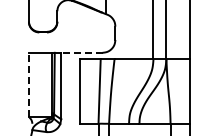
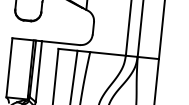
line: (81, 52) -> (60, 42), dashed -> solid
line: (28, 84) -> (9, 67), dashed -> solid

